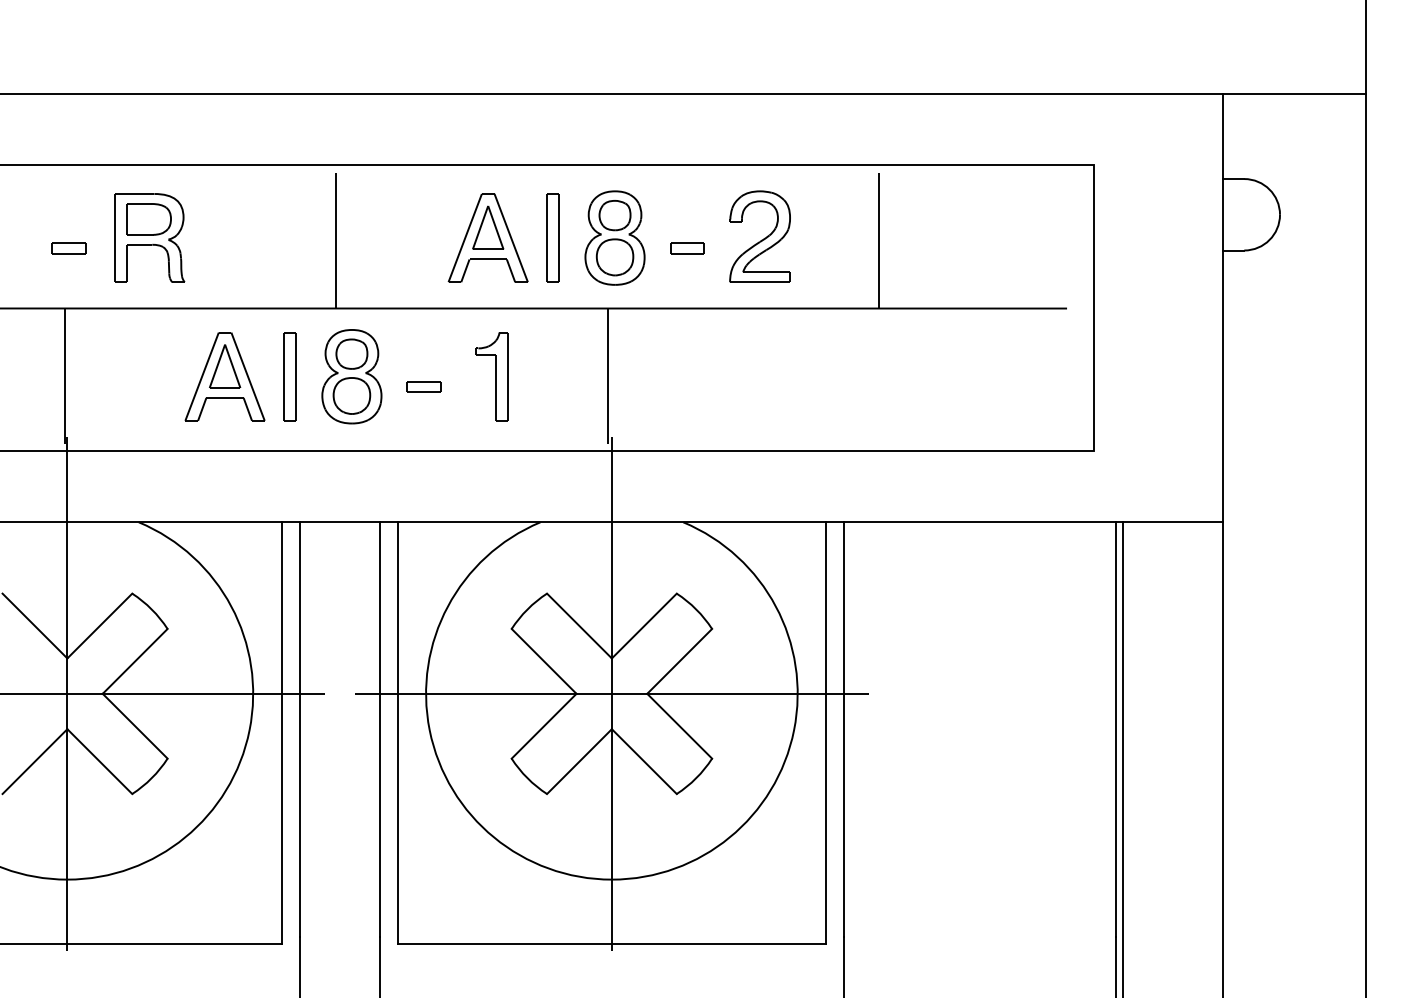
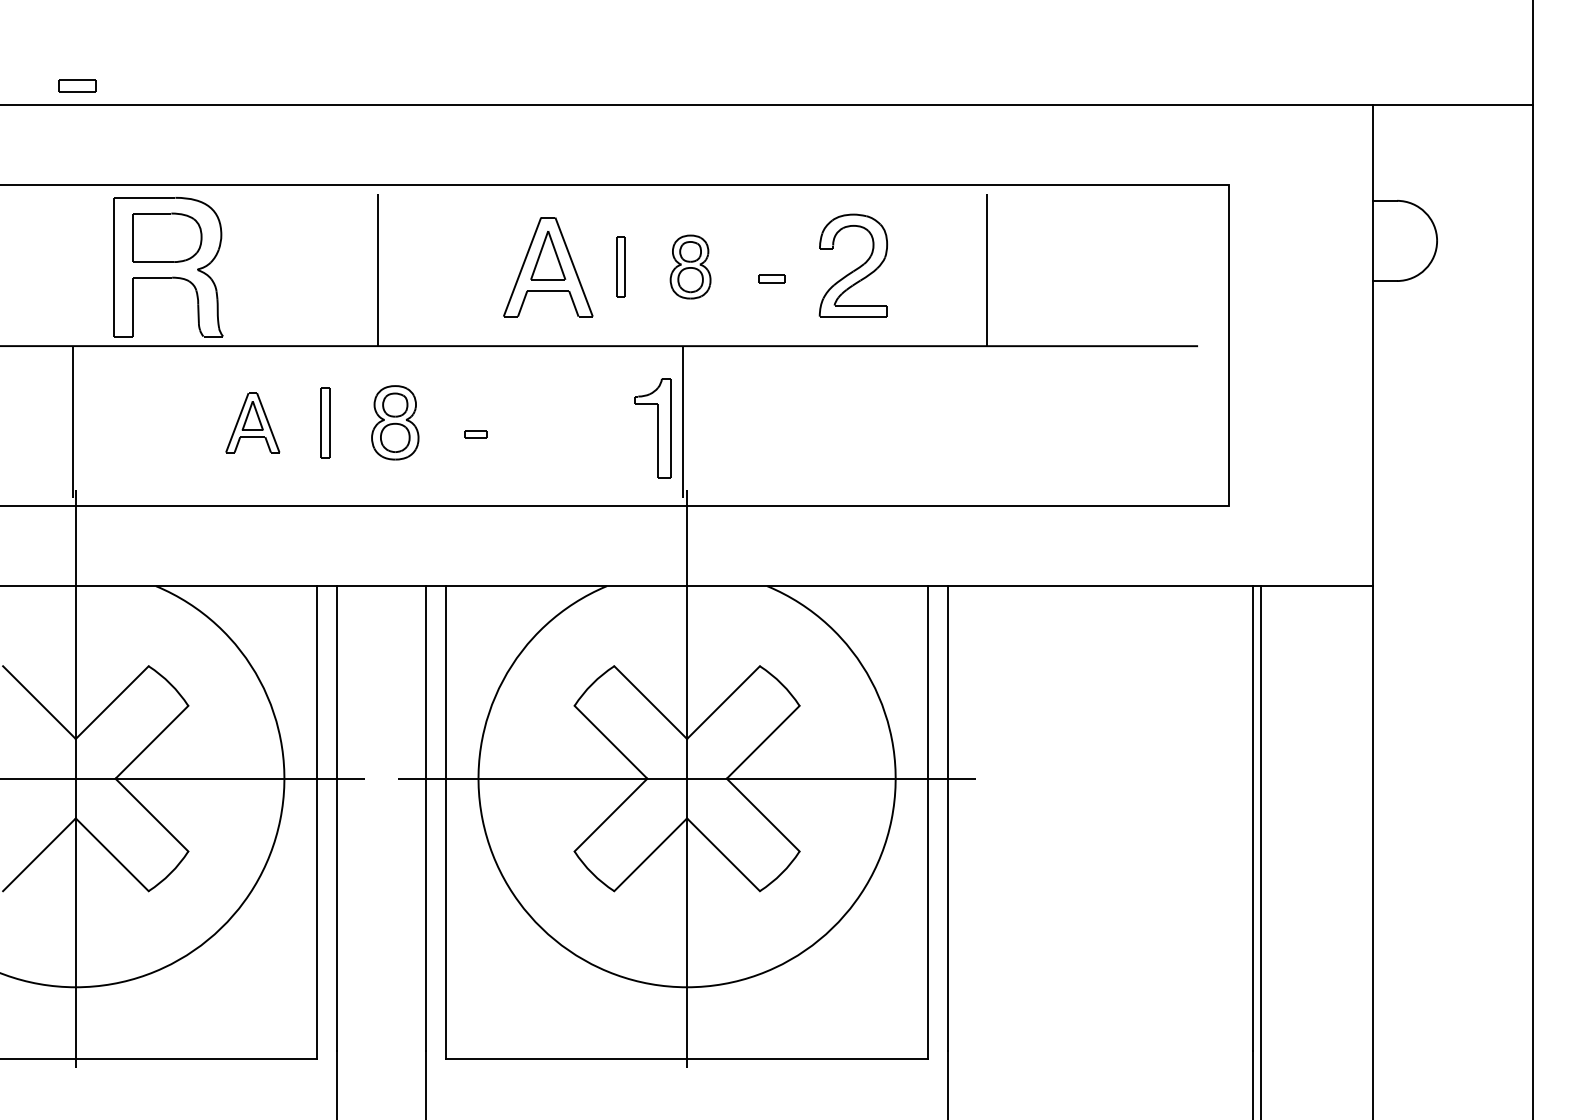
part: (149, 237) -> (168, 266), size x1.4
part: (552, 237) -> (620, 266), size x0.6
part: (614, 237) -> (690, 266), size x0.6
part: (68, 248) -> (77, 85), moved
part: (687, 248) -> (771, 278), size x0.7
part: (224, 376) -> (252, 422), size x0.6
part: (289, 376) -> (325, 422), size x0.7
part: (351, 376) -> (394, 422), size x0.7
part: (491, 376) -> (652, 428), moved
part: (423, 386) -> (475, 433), size x0.6

